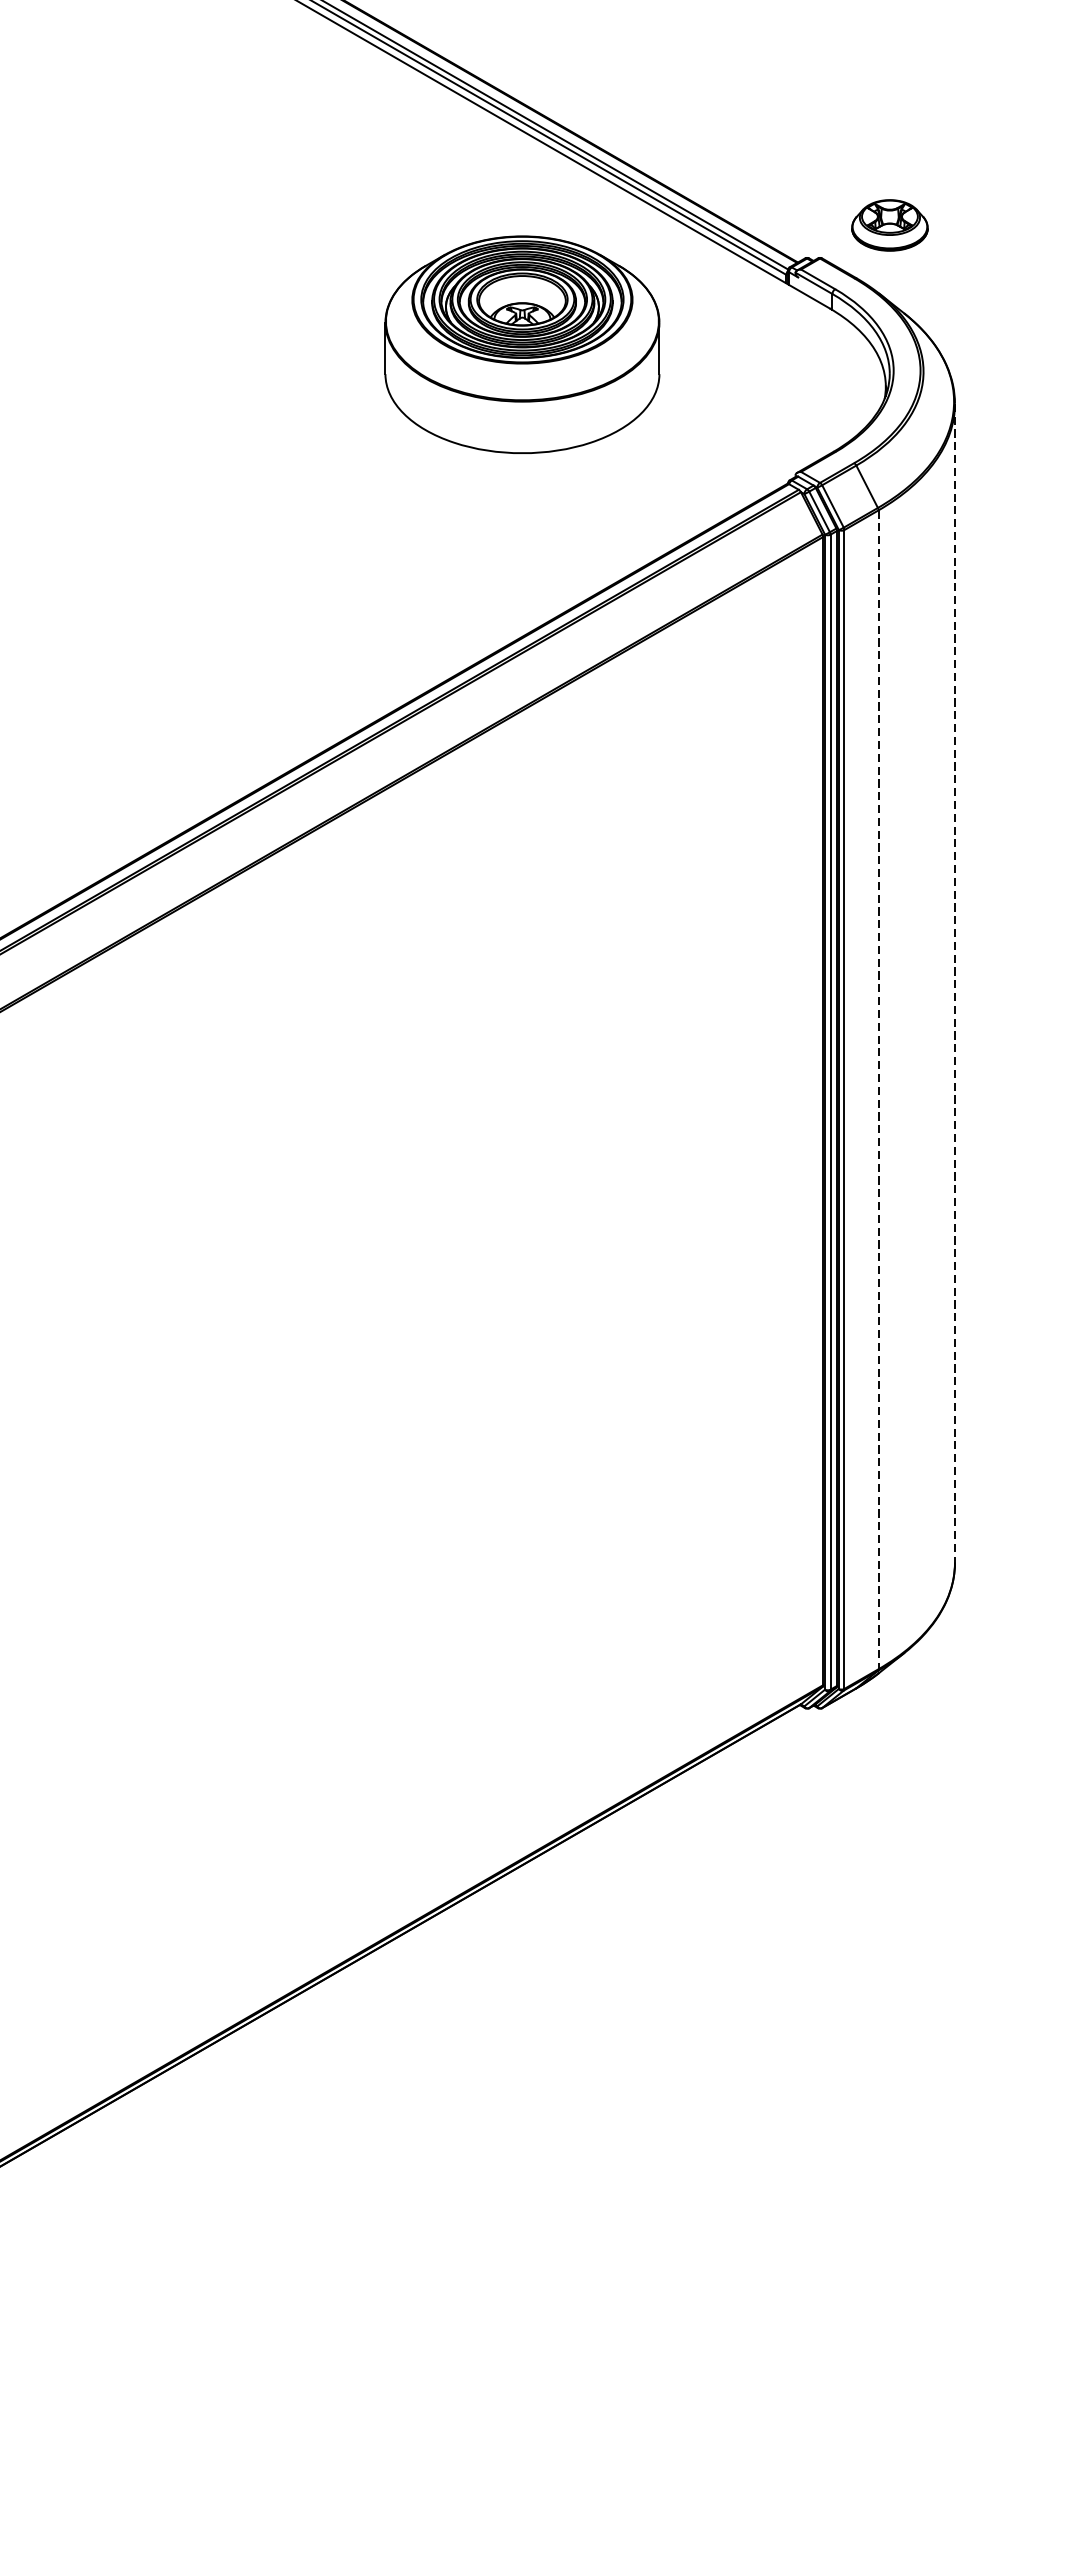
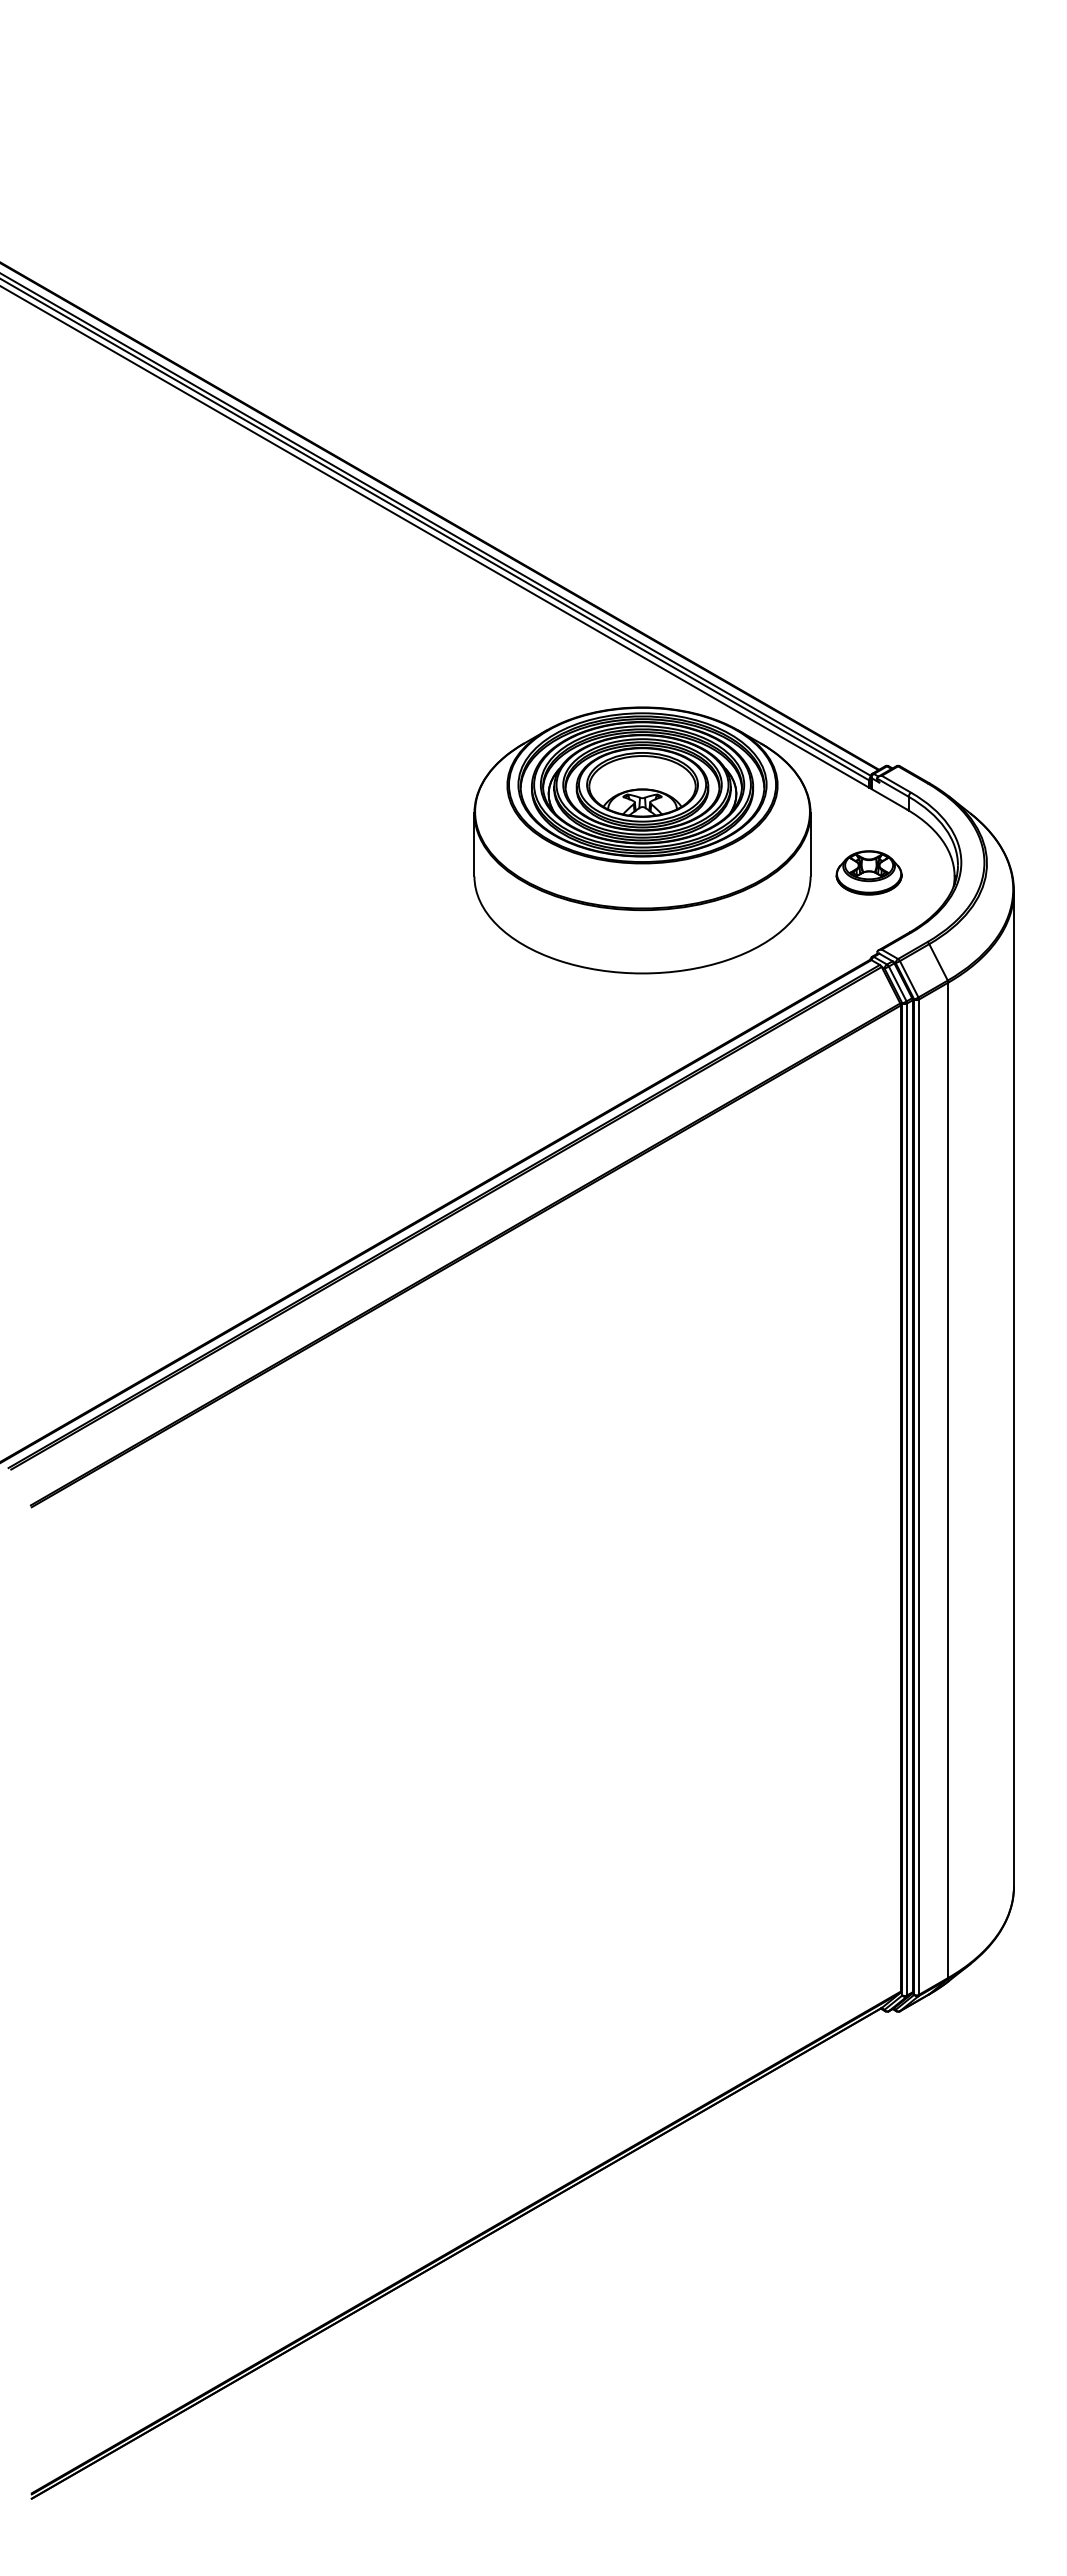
part: (889, 224) -> (868, 872), moved
part: (522, 344) -> (642, 840), size x1.43
line: (955, 982) -> (1014, 1388), dashed -> solid
line: (878, 1090) -> (948, 1480), dashed -> solid

